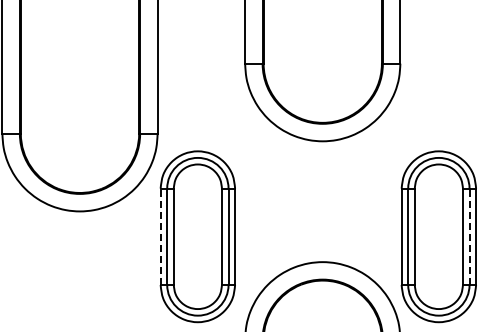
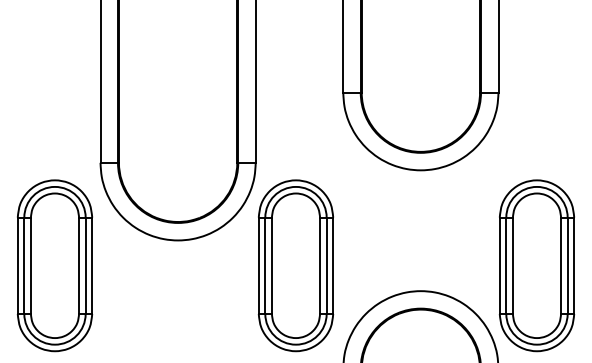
line: (160, 236) -> (258, 265), dashed -> solid
line: (469, 236) -> (567, 265), dashed -> solid

